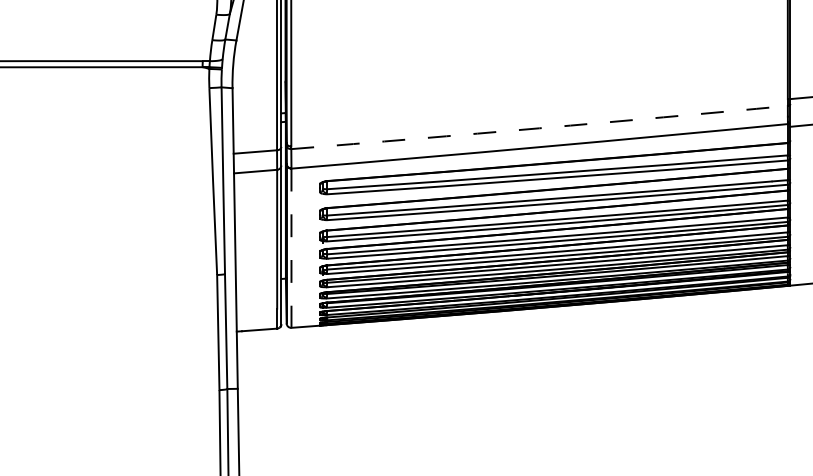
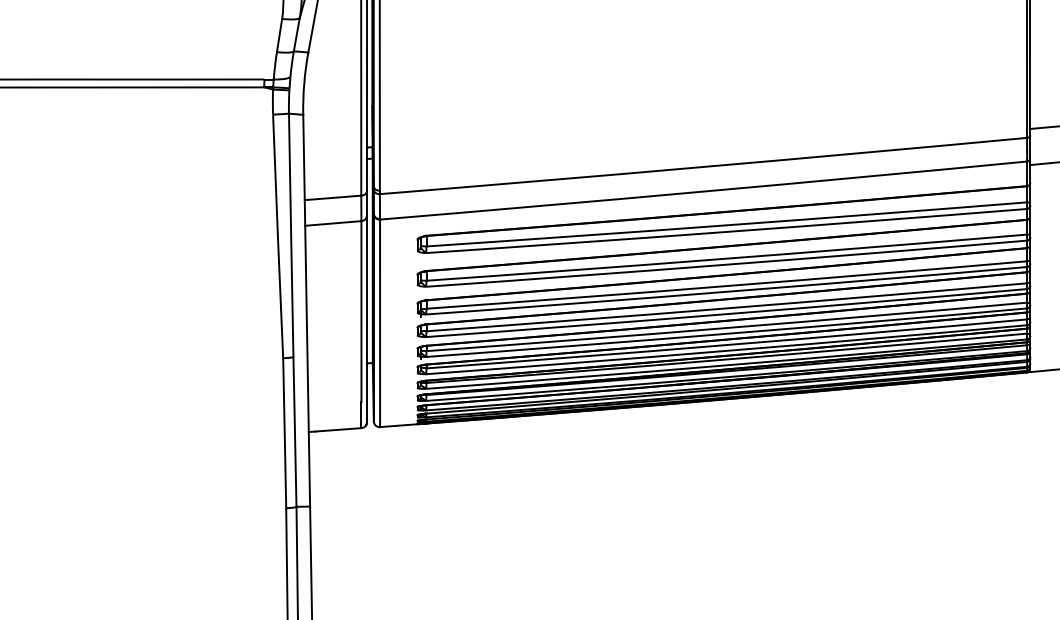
arc: (539, 128) -> (703, 167), dashed -> solid
line: (291, 248) -> (380, 323), dashed -> solid

